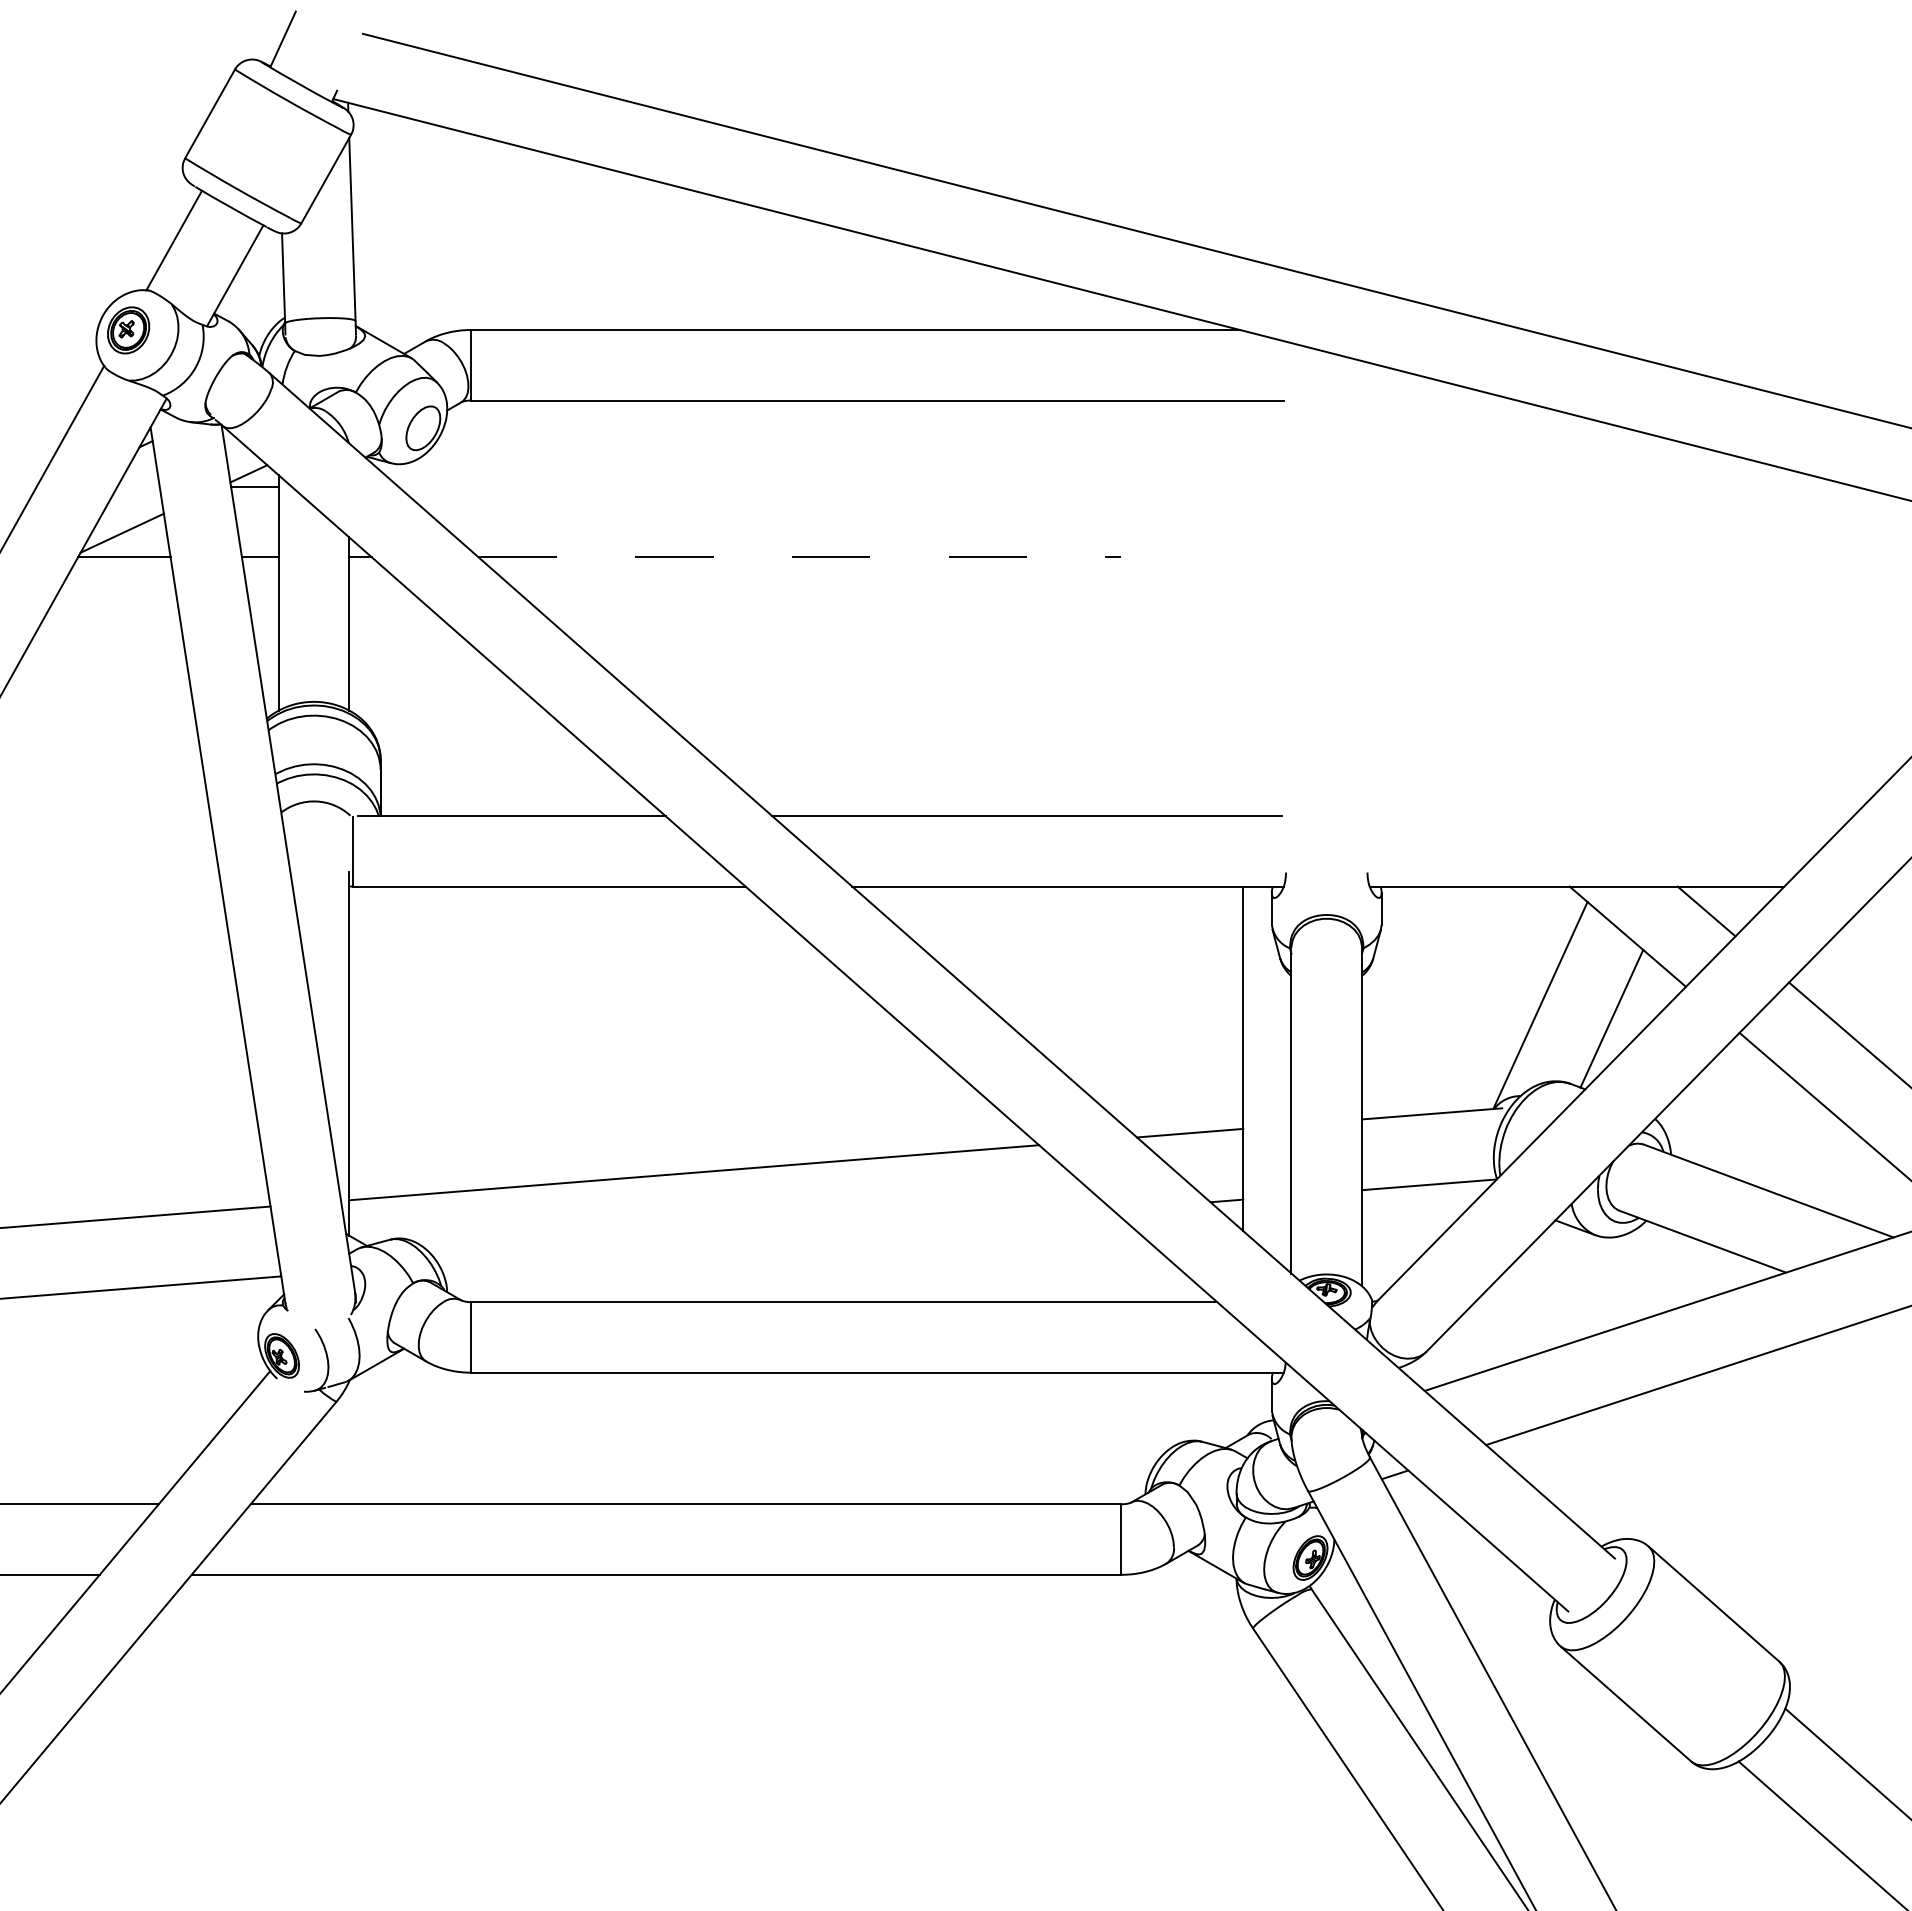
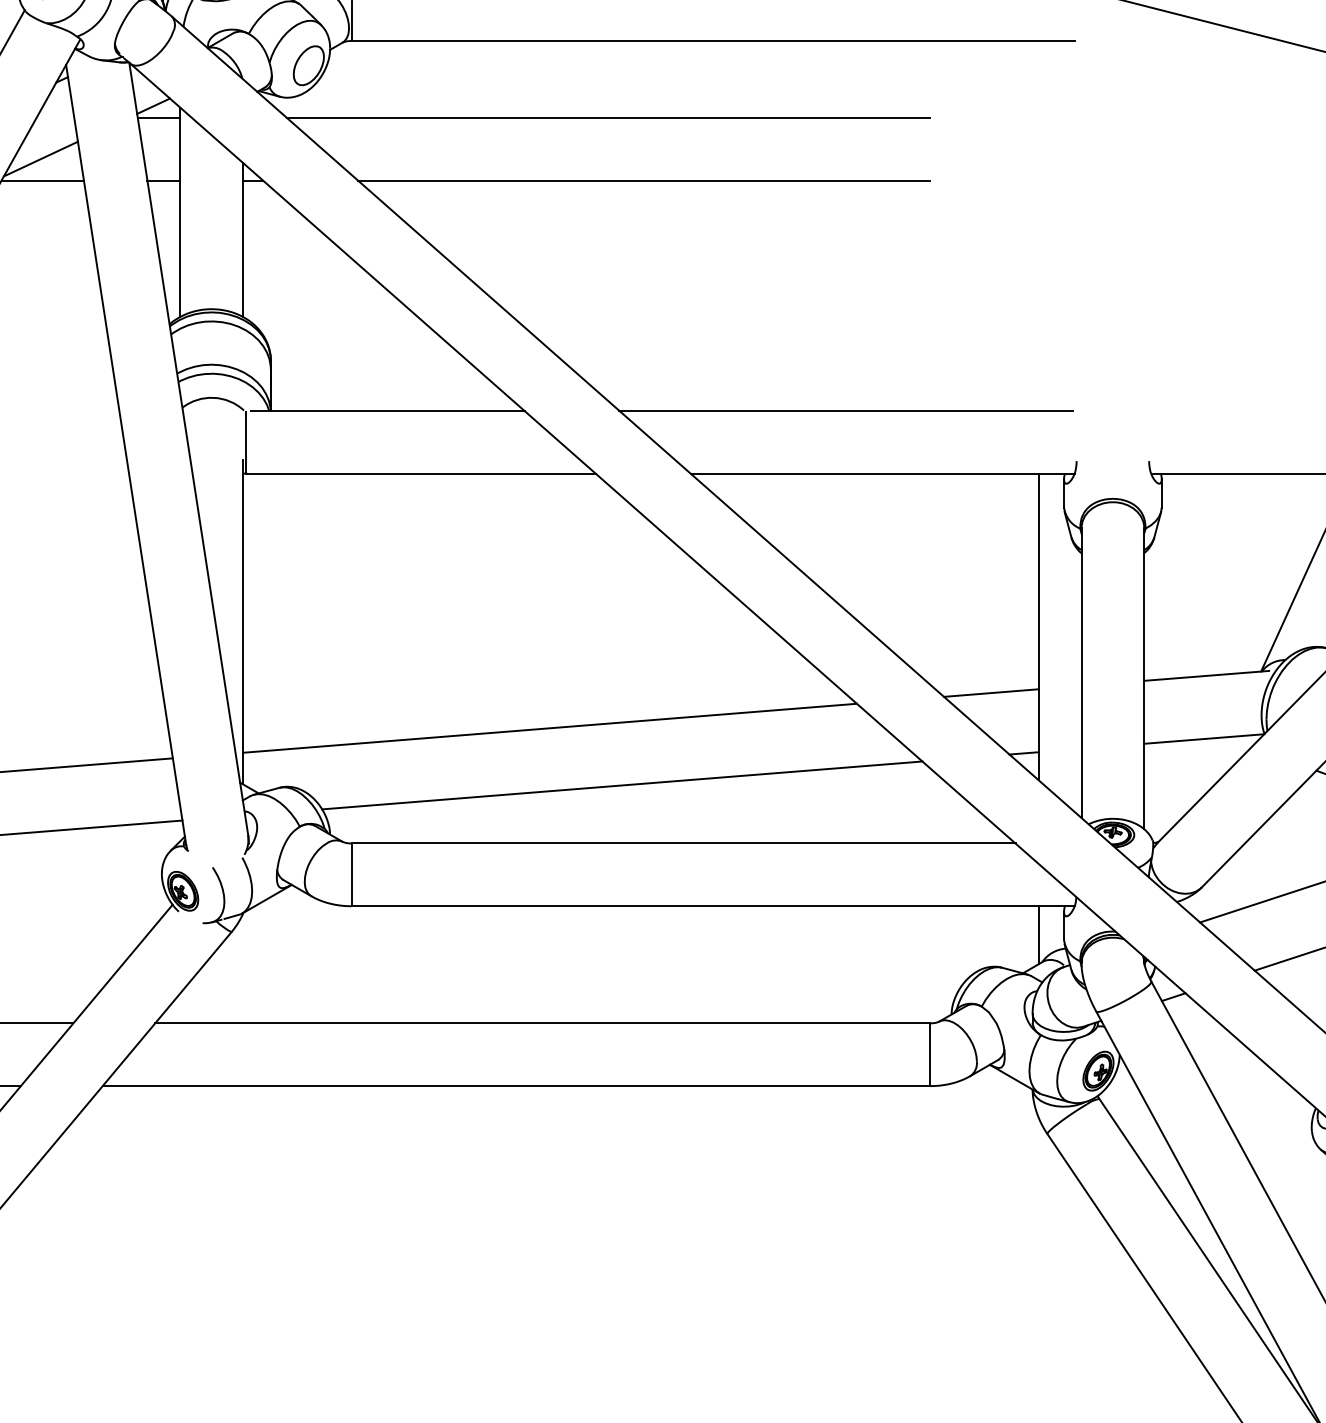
line: (759, 486) -> (608, 117), added
line: (800, 557) -> (644, 180), dashed -> solid
line: (775, 1236) -> (622, 785), added
line: (1243, 1404) -> (1038, 934), added

